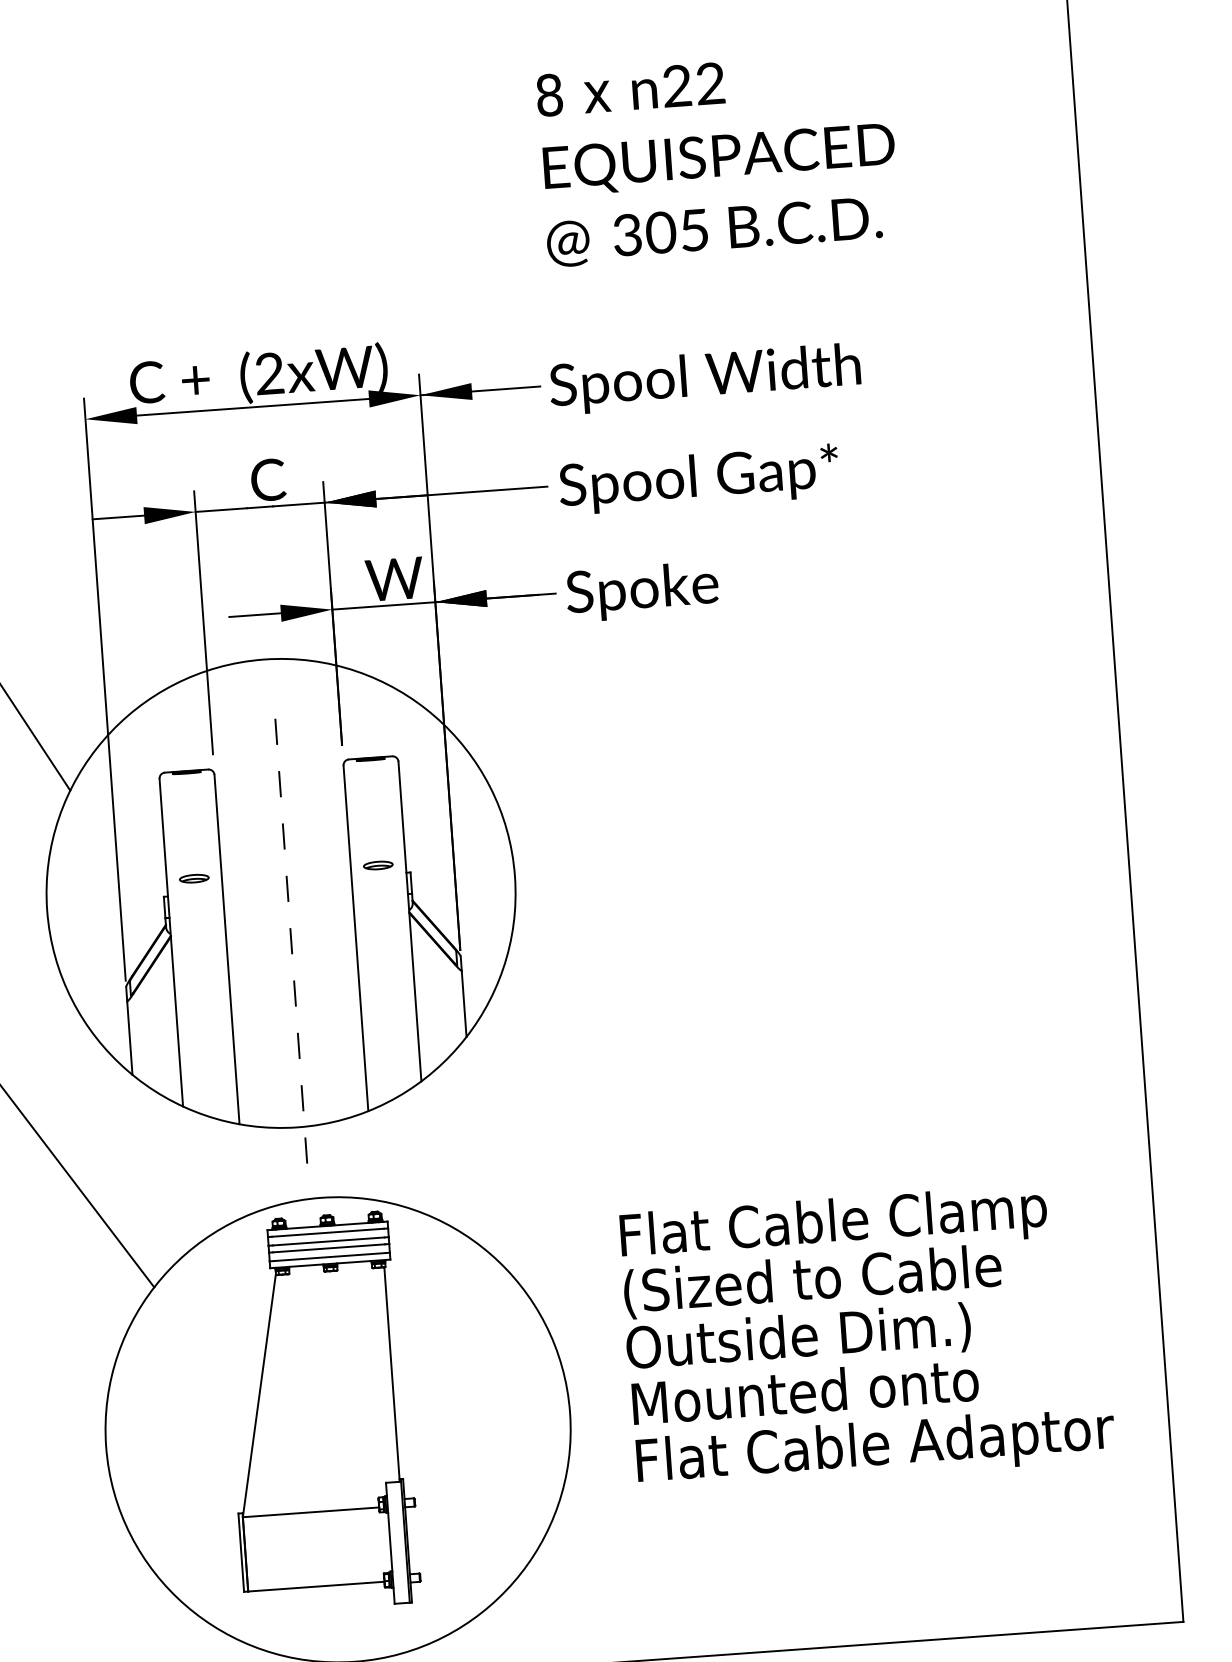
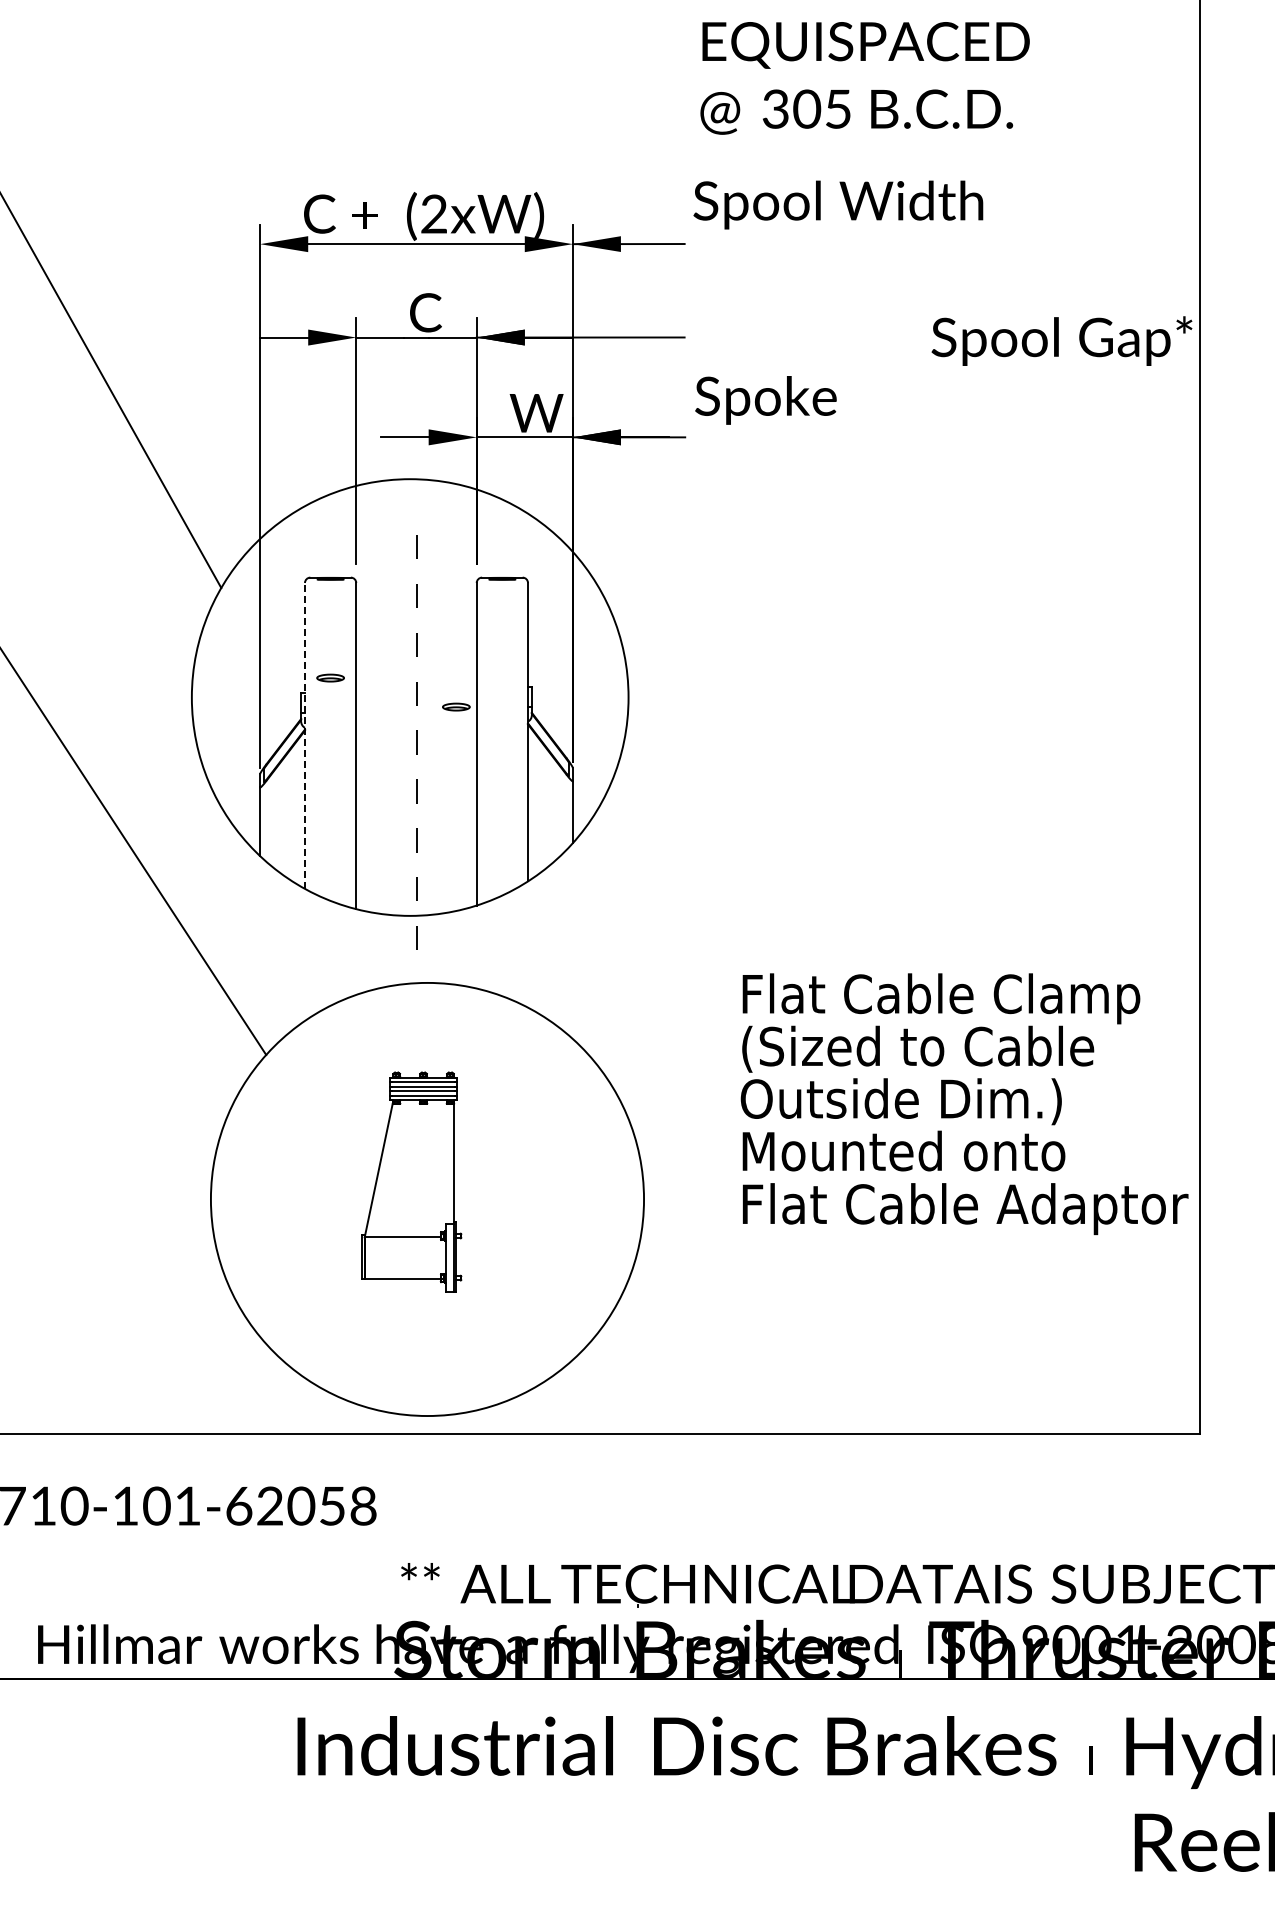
text: (705, 378) -> (838, 204), moved
text: (698, 479) -> (1061, 340), moved
text: (642, 591) -> (765, 400), moved
part: (378, 864) -> (456, 706), moved
line: (170, 942) -> (304, 735), solid -> dashed
text: (866, 1337) -> (964, 1104), moved
part: (319, 1411) -> (411, 1181), size x0.6

